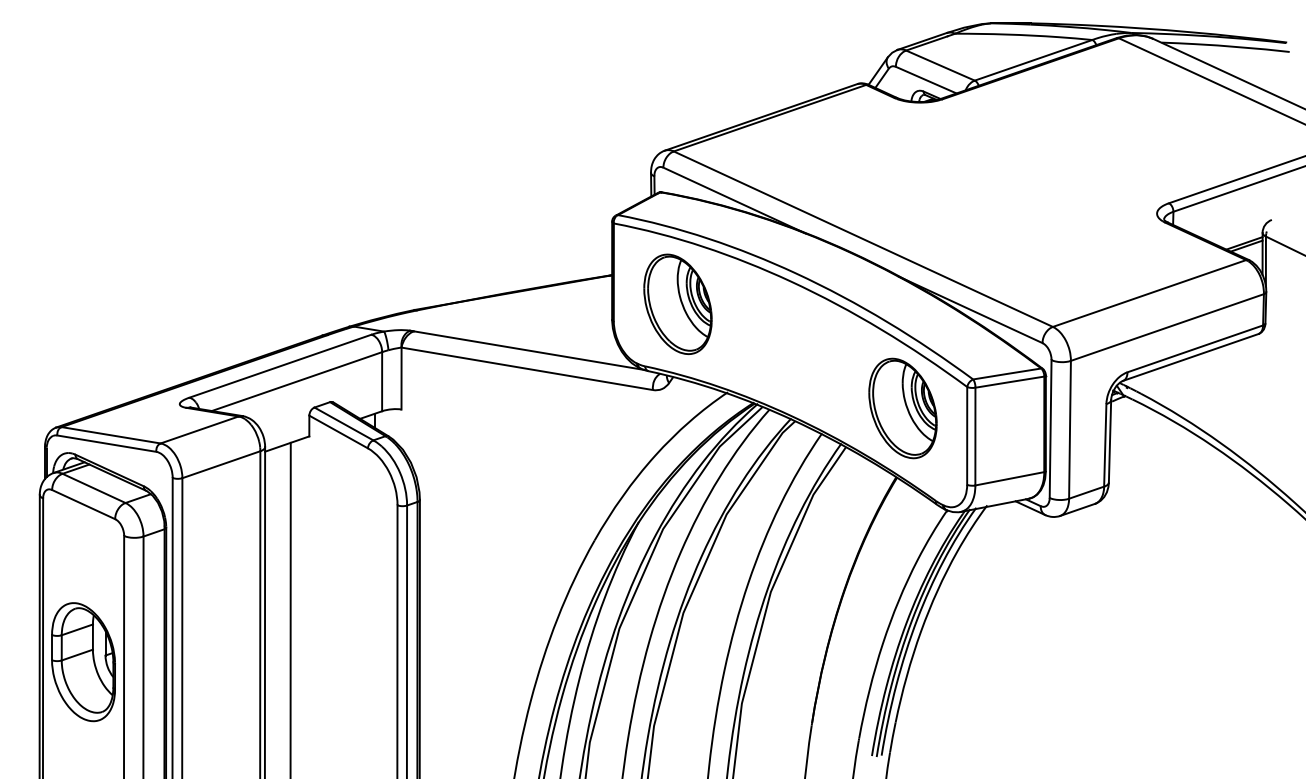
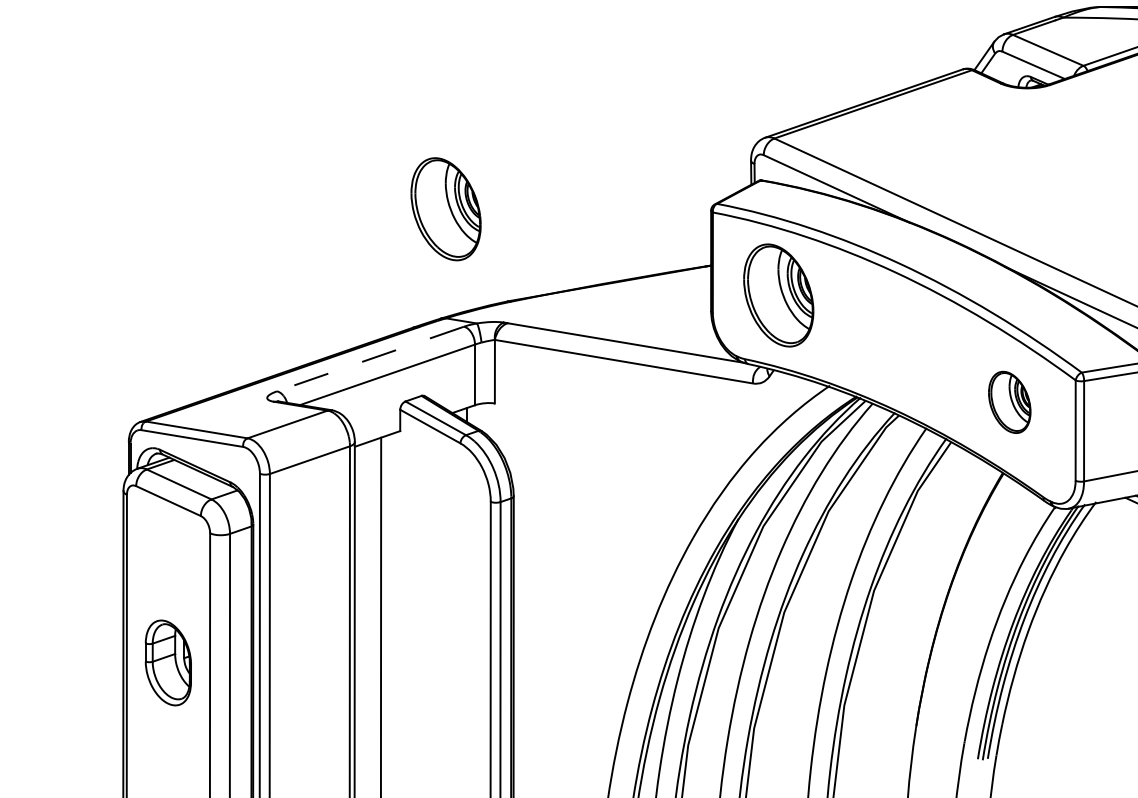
part: (353, 219) -> (445, 208), added
line: (279, 366) -> (369, 359), solid -> dashed
part: (902, 408) -> (1009, 402), size x0.6
part: (83, 662) -> (168, 663), size x0.7

